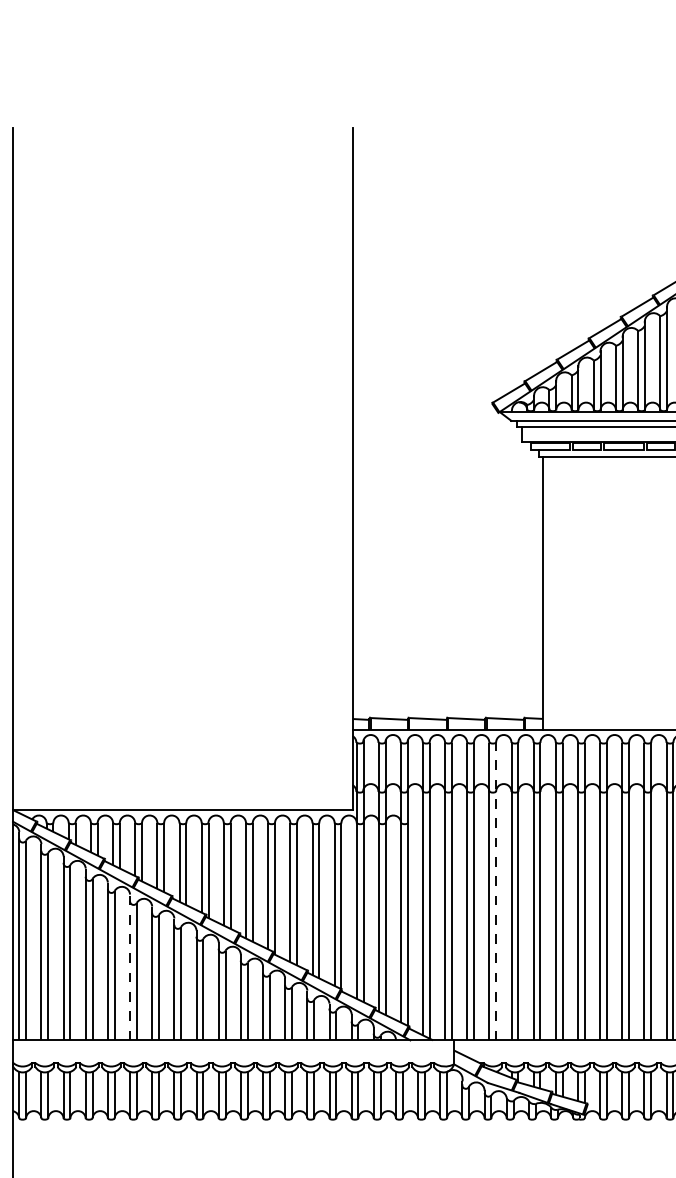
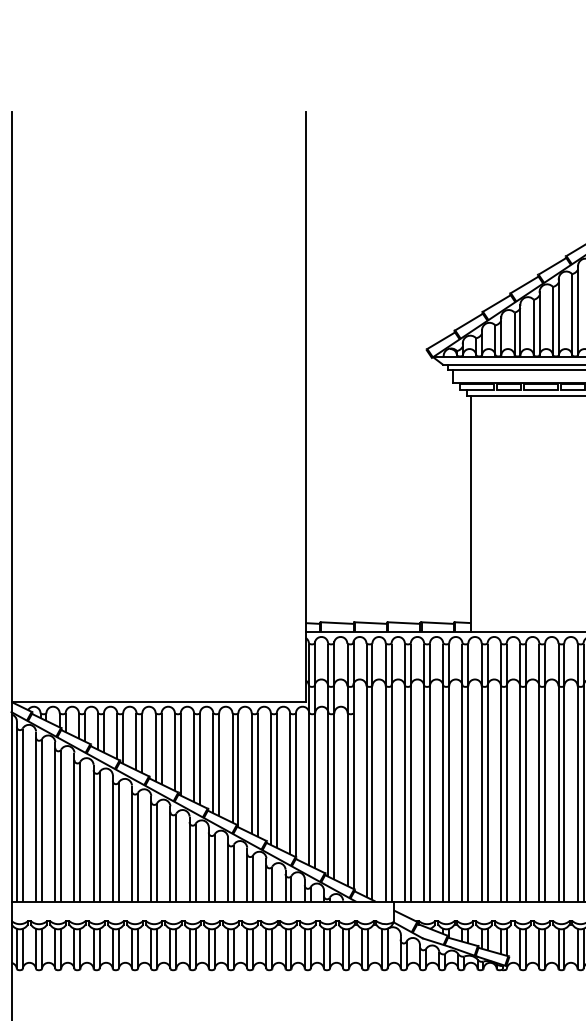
line: (496, 891) -> (430, 772), dashed -> solid
line: (130, 967) -> (113, 838), dashed -> solid

